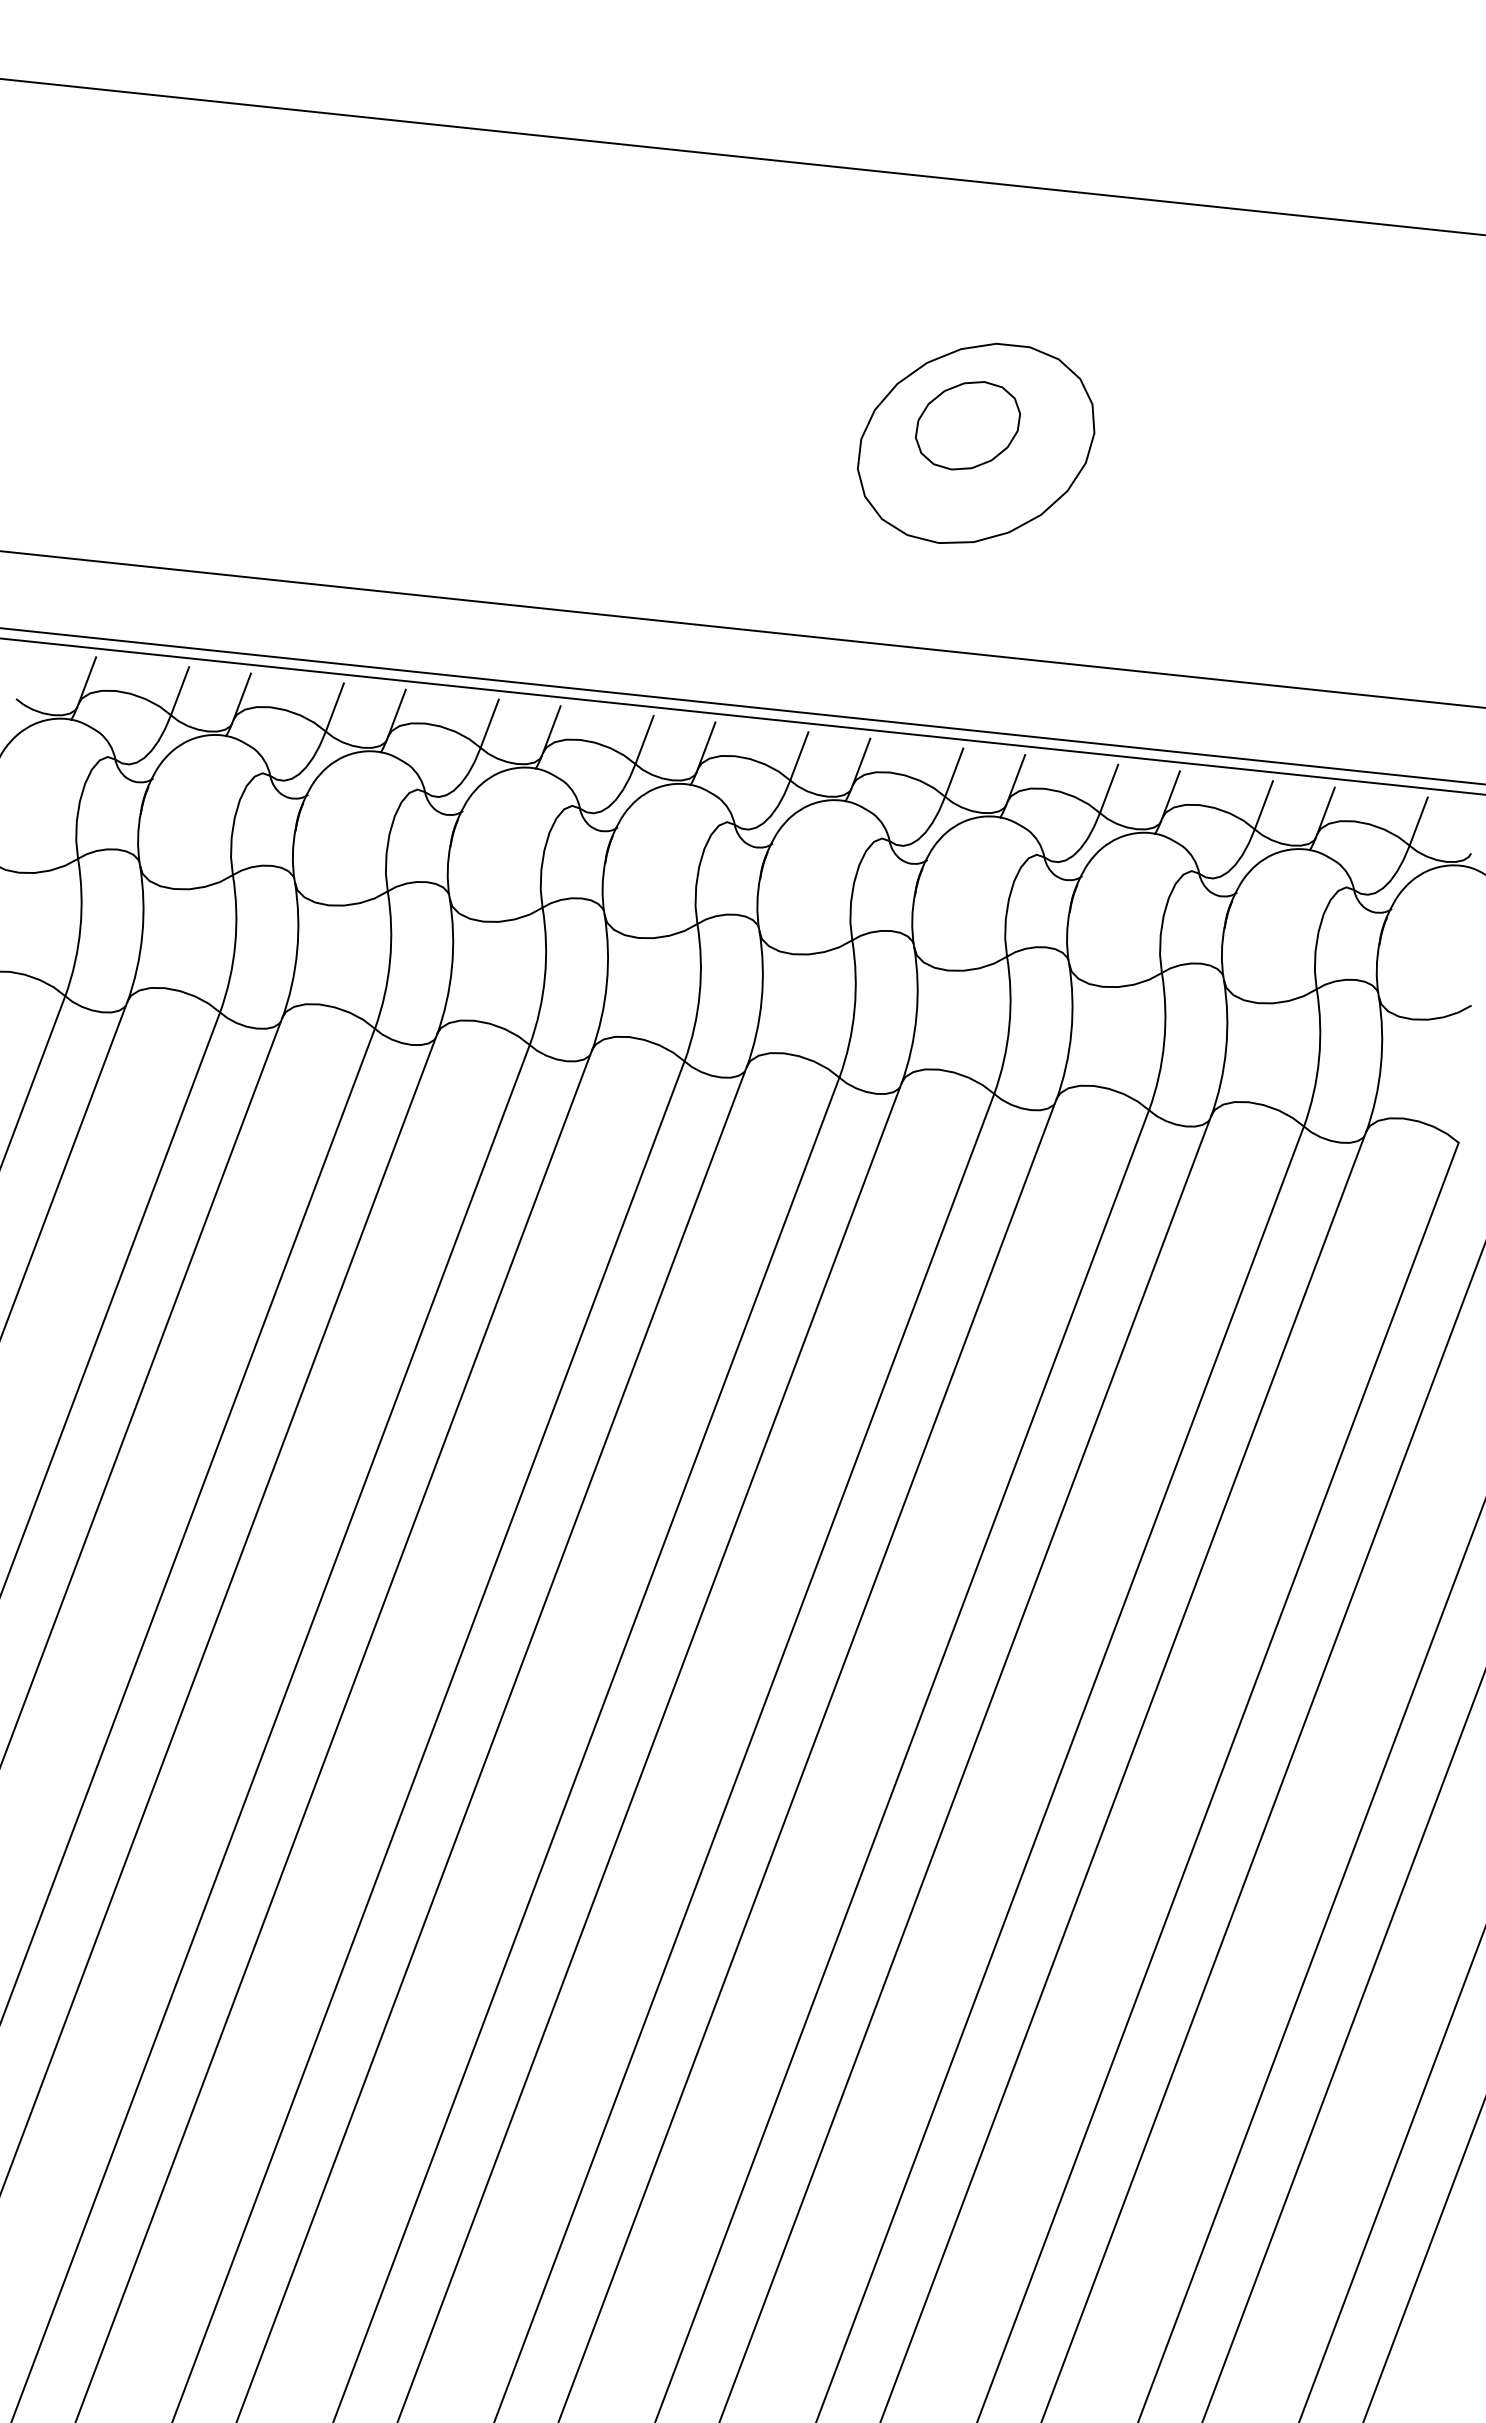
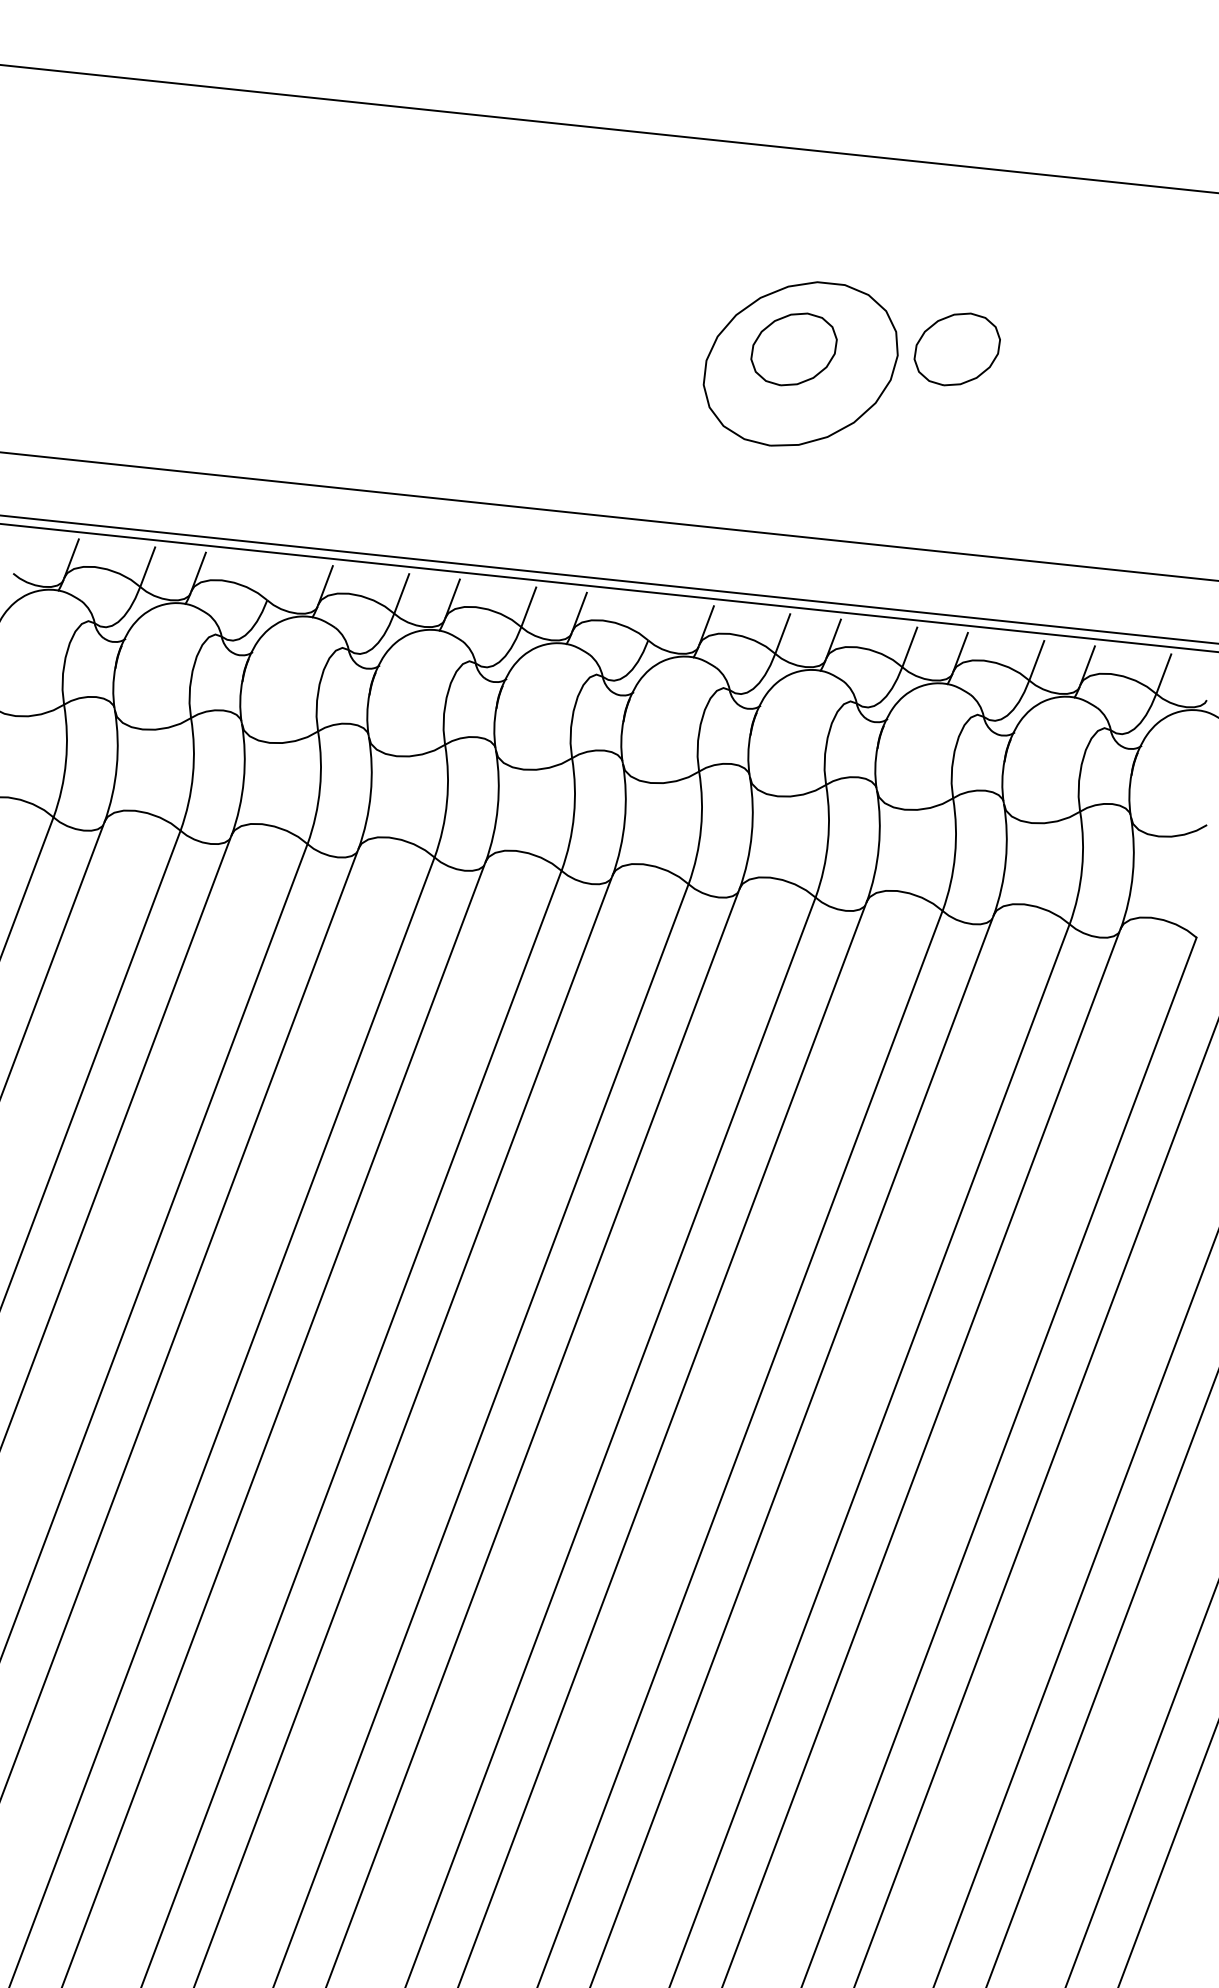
part: (1166, 425) -> (956, 349), added
line: (334, 707) -> (274, 580), removed
line: (799, 756) -> (655, 620), removed

